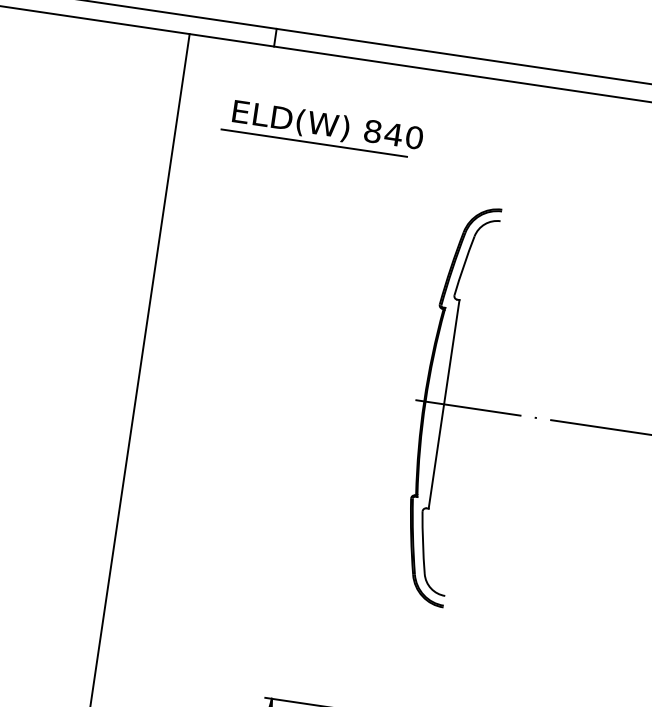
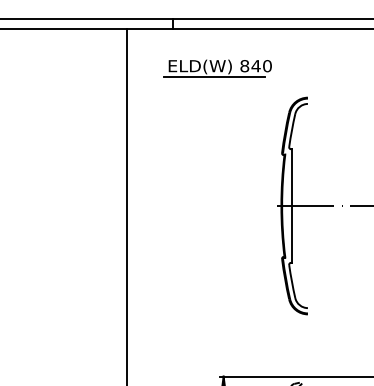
part: (322, 128) -> (217, 68), moved

